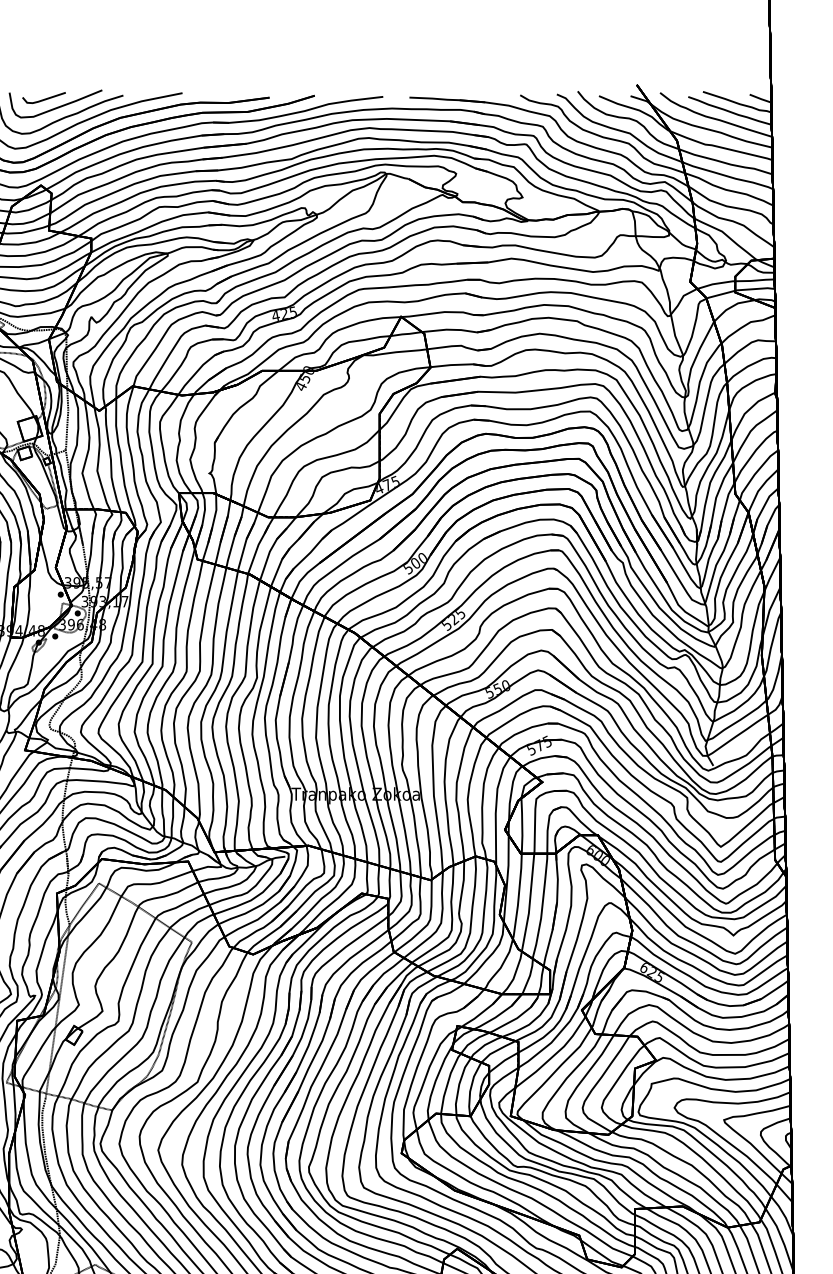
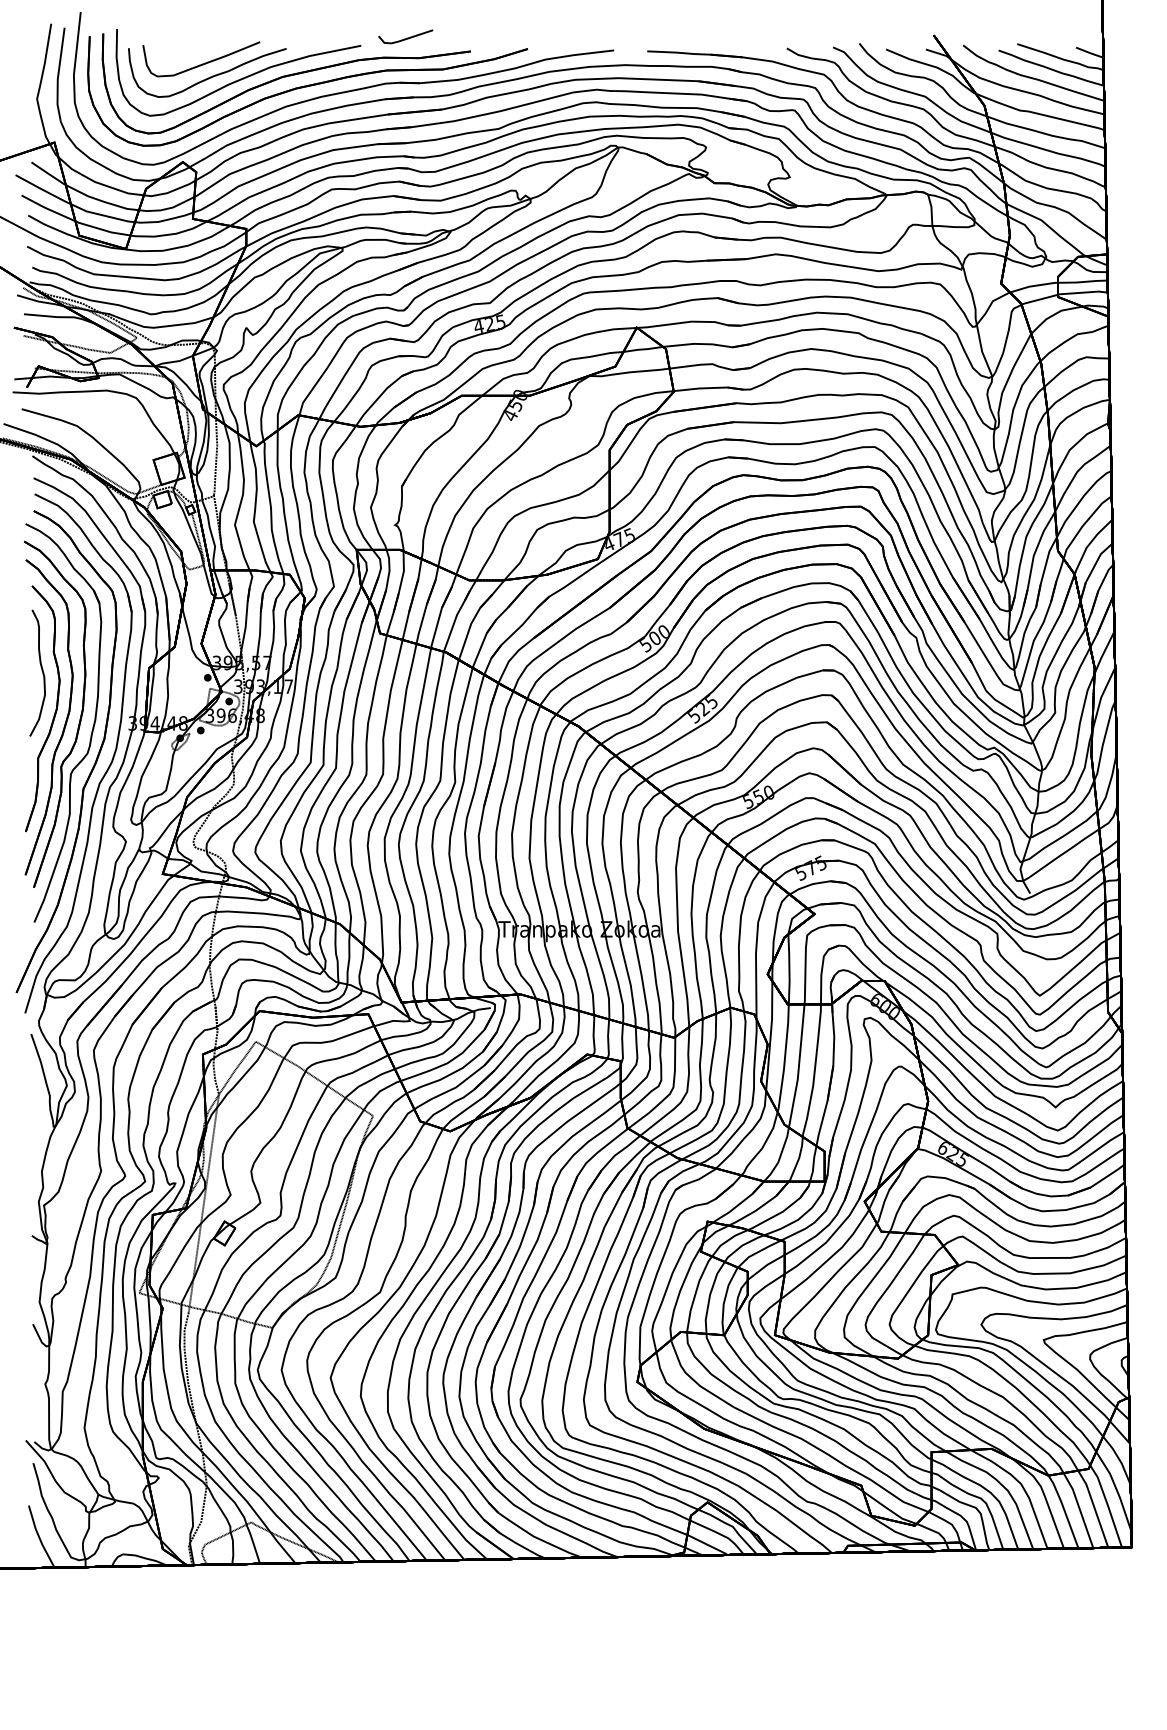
part: (43, 97) -> (405, 36), moved

